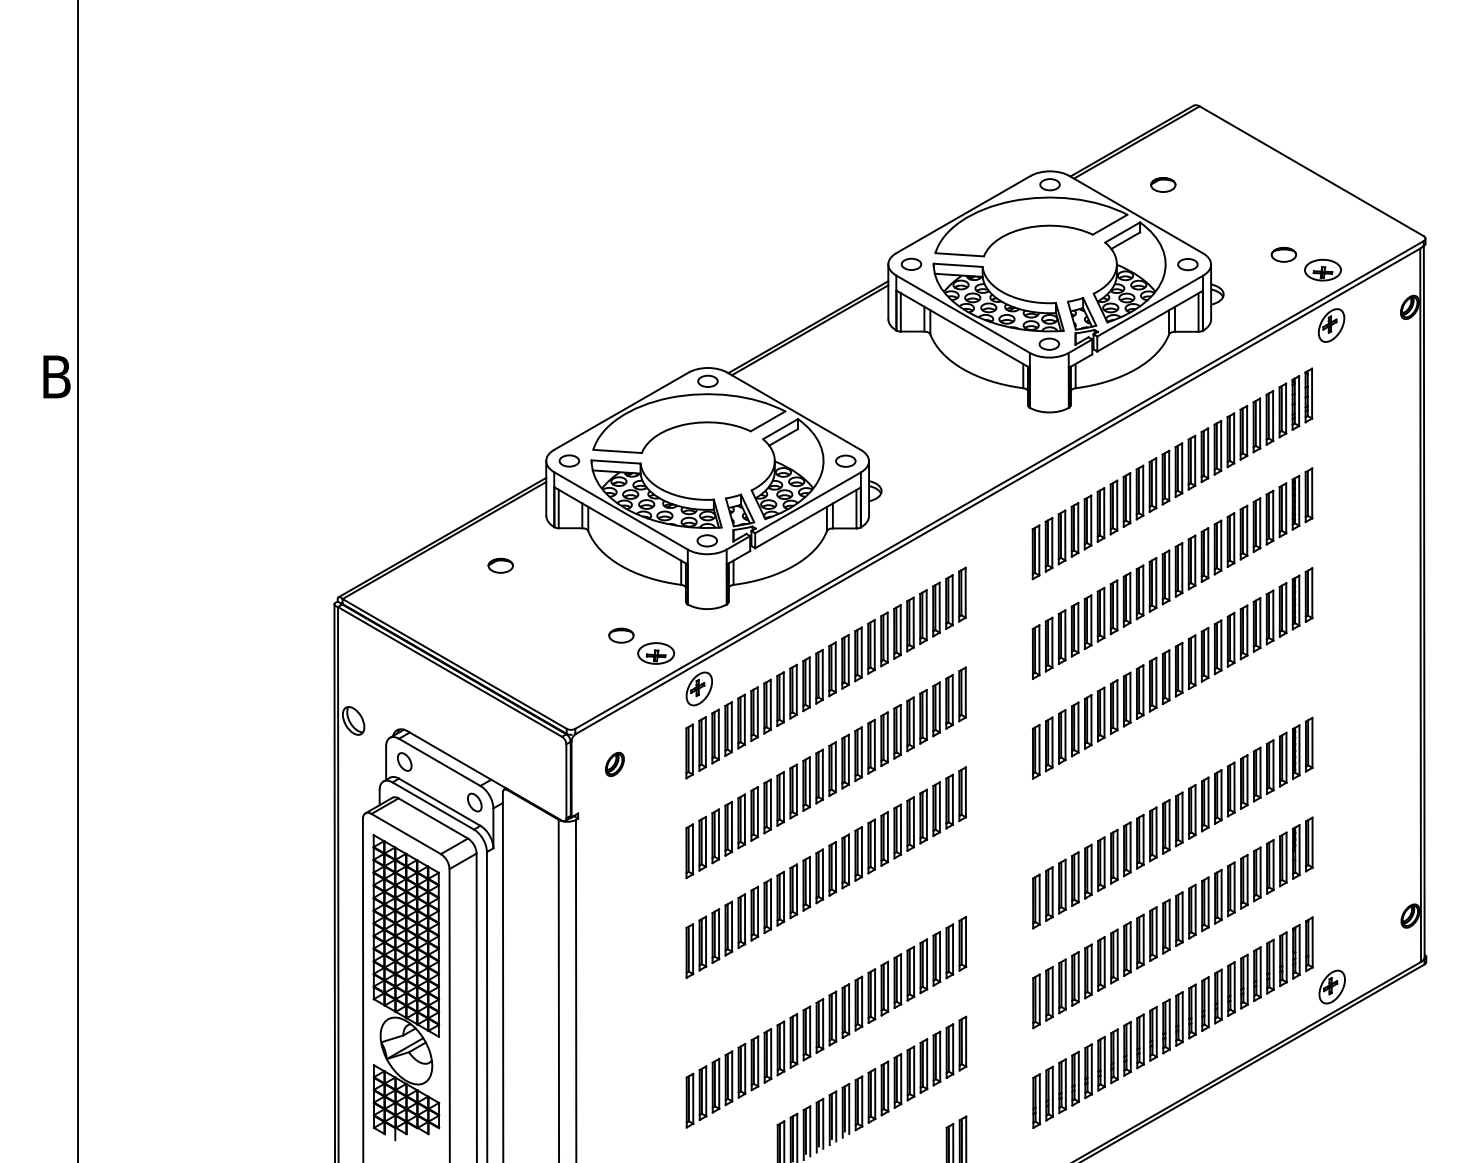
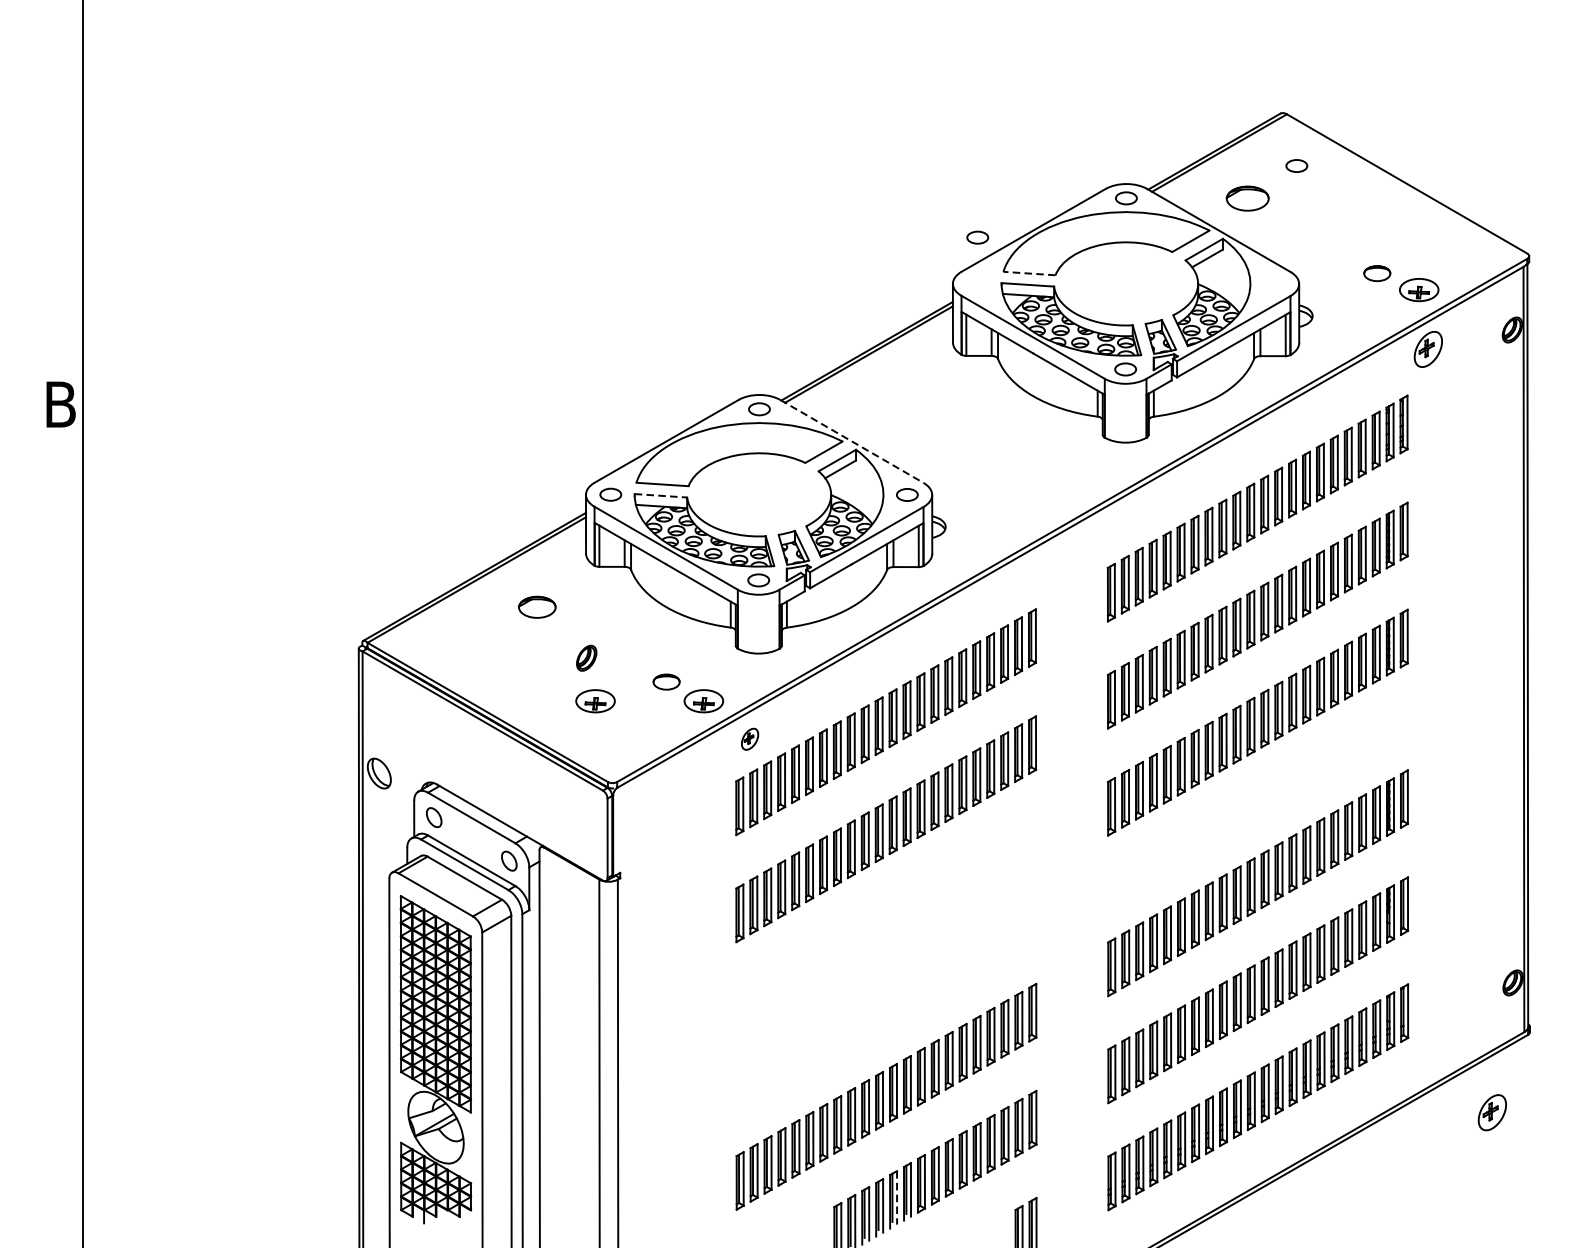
part: (1163, 184) -> (1248, 198), size x1.6
line: (959, 254) -> (1029, 273), solid -> dashed
part: (911, 263) -> (977, 236), moved
part: (1187, 264) -> (1296, 165), moved
line: (794, 411) -> (852, 441), solid -> dashed
line: (616, 462) -> (661, 496), solid -> dashed
part: (500, 565) -> (536, 606), size x1.4
part: (554, 653) -> (594, 701), added
part: (698, 688) -> (749, 738), size x0.6
part: (614, 764) -> (586, 658), moved
part: (825, 872) -> (885, 936), removed
part: (1331, 986) -> (1491, 1112), moved
line: (836, 1116) -> (897, 1197), solid -> dashed

